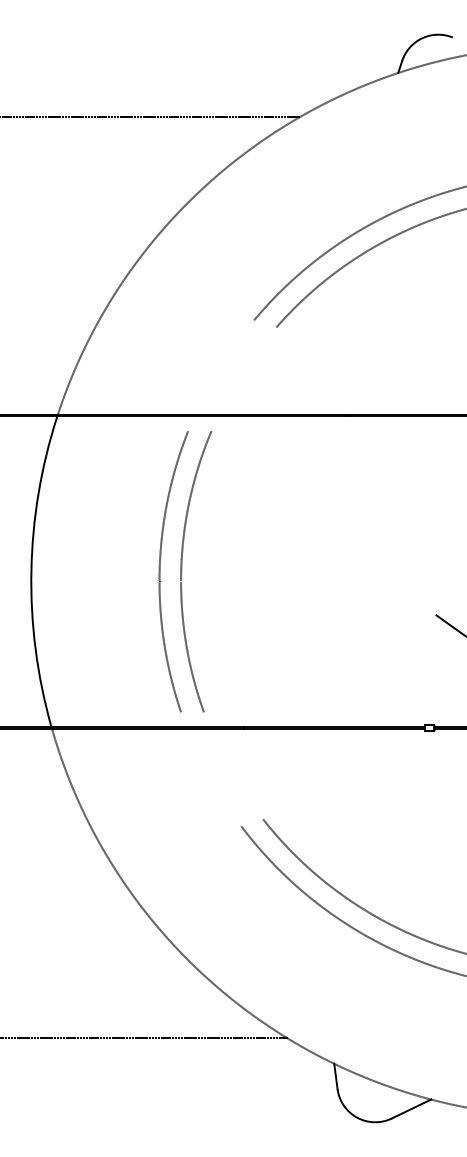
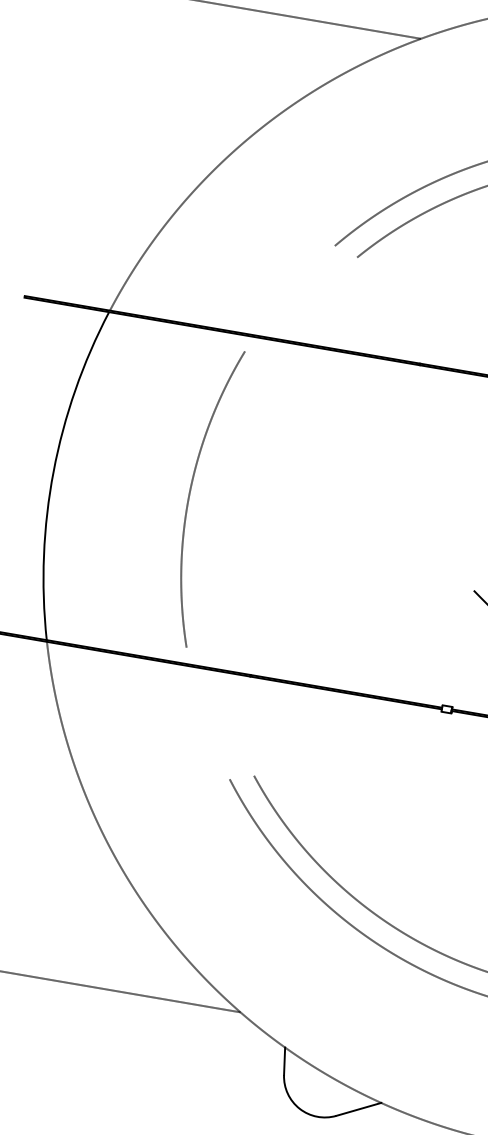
arc: (182, 571) -> (213, 498), removed

